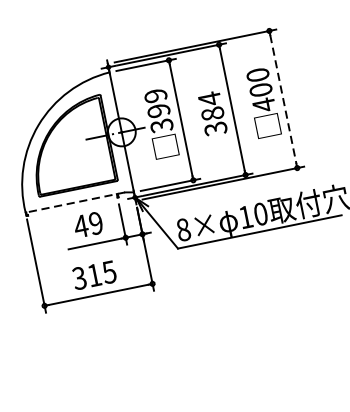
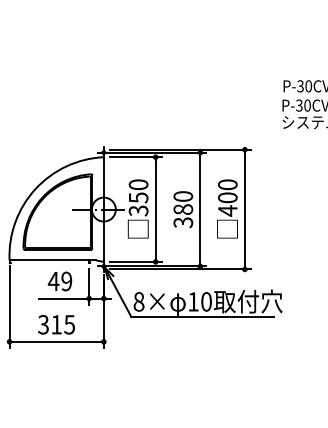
text: (209, 98) -> (183, 196), 384 -> 380
line: (283, 100) -> (244, 210), dashed -> solid
text: (157, 103) -> (138, 191), 399 -> 350
line: (74, 202) -> (52, 260), dashed -> solid

